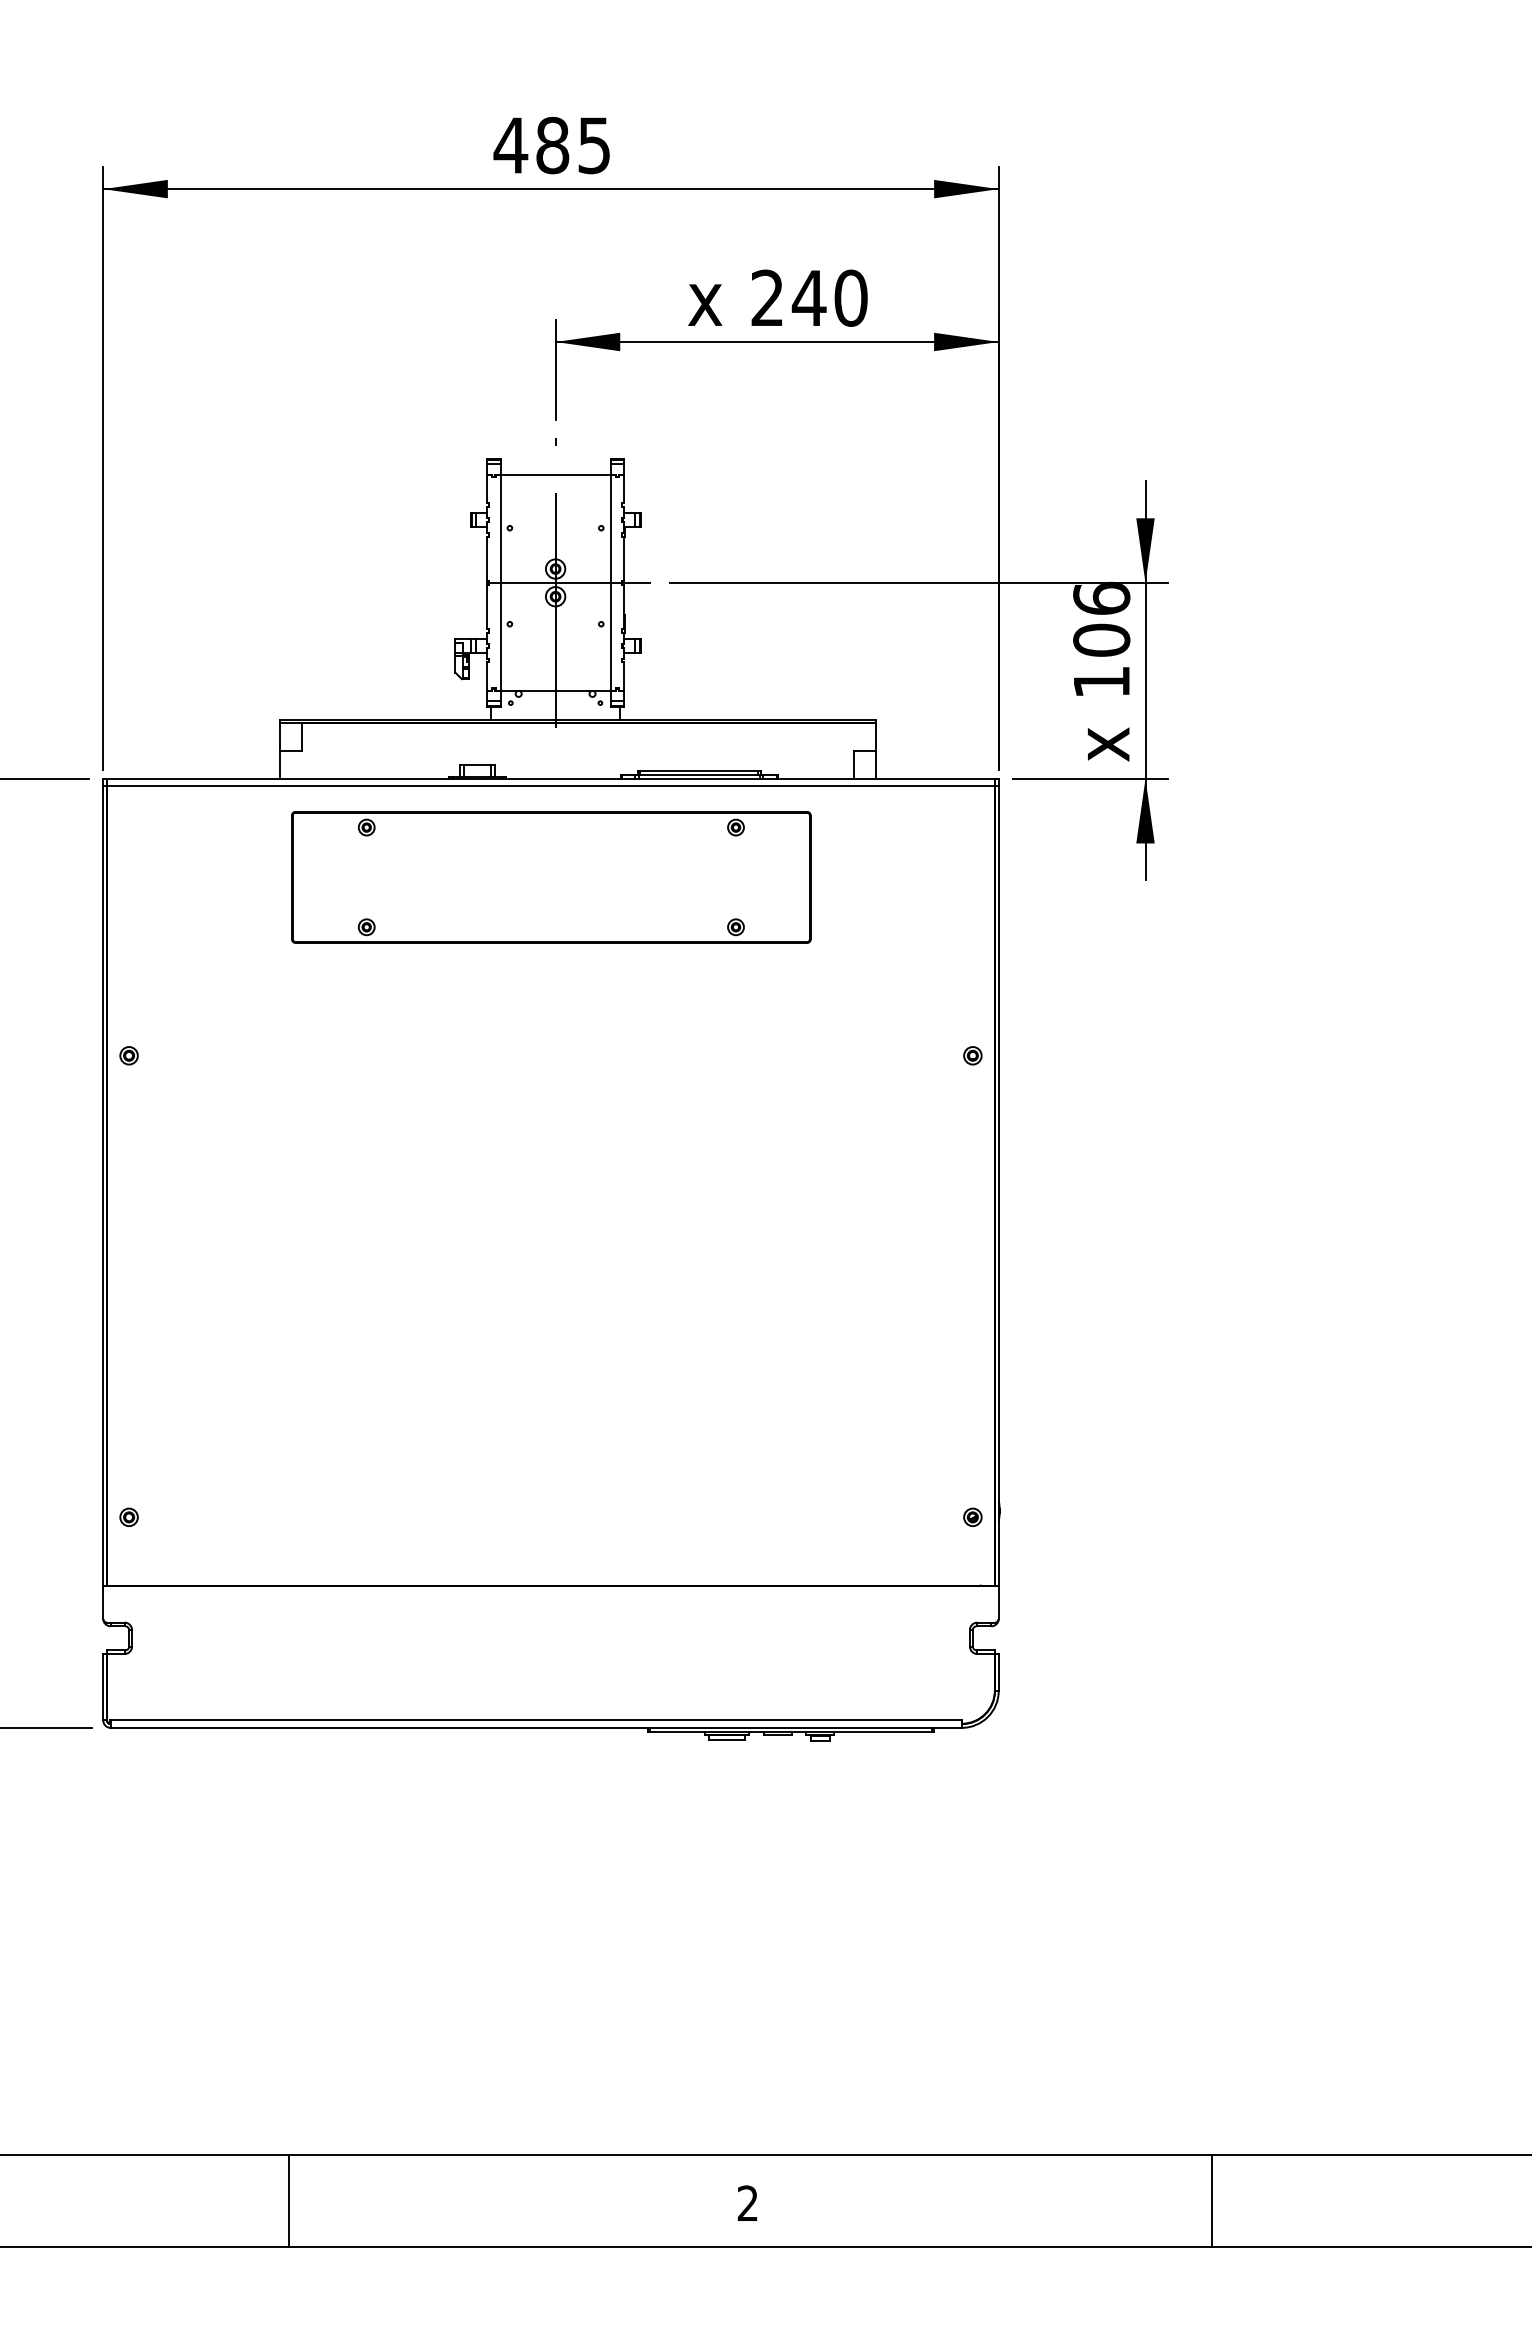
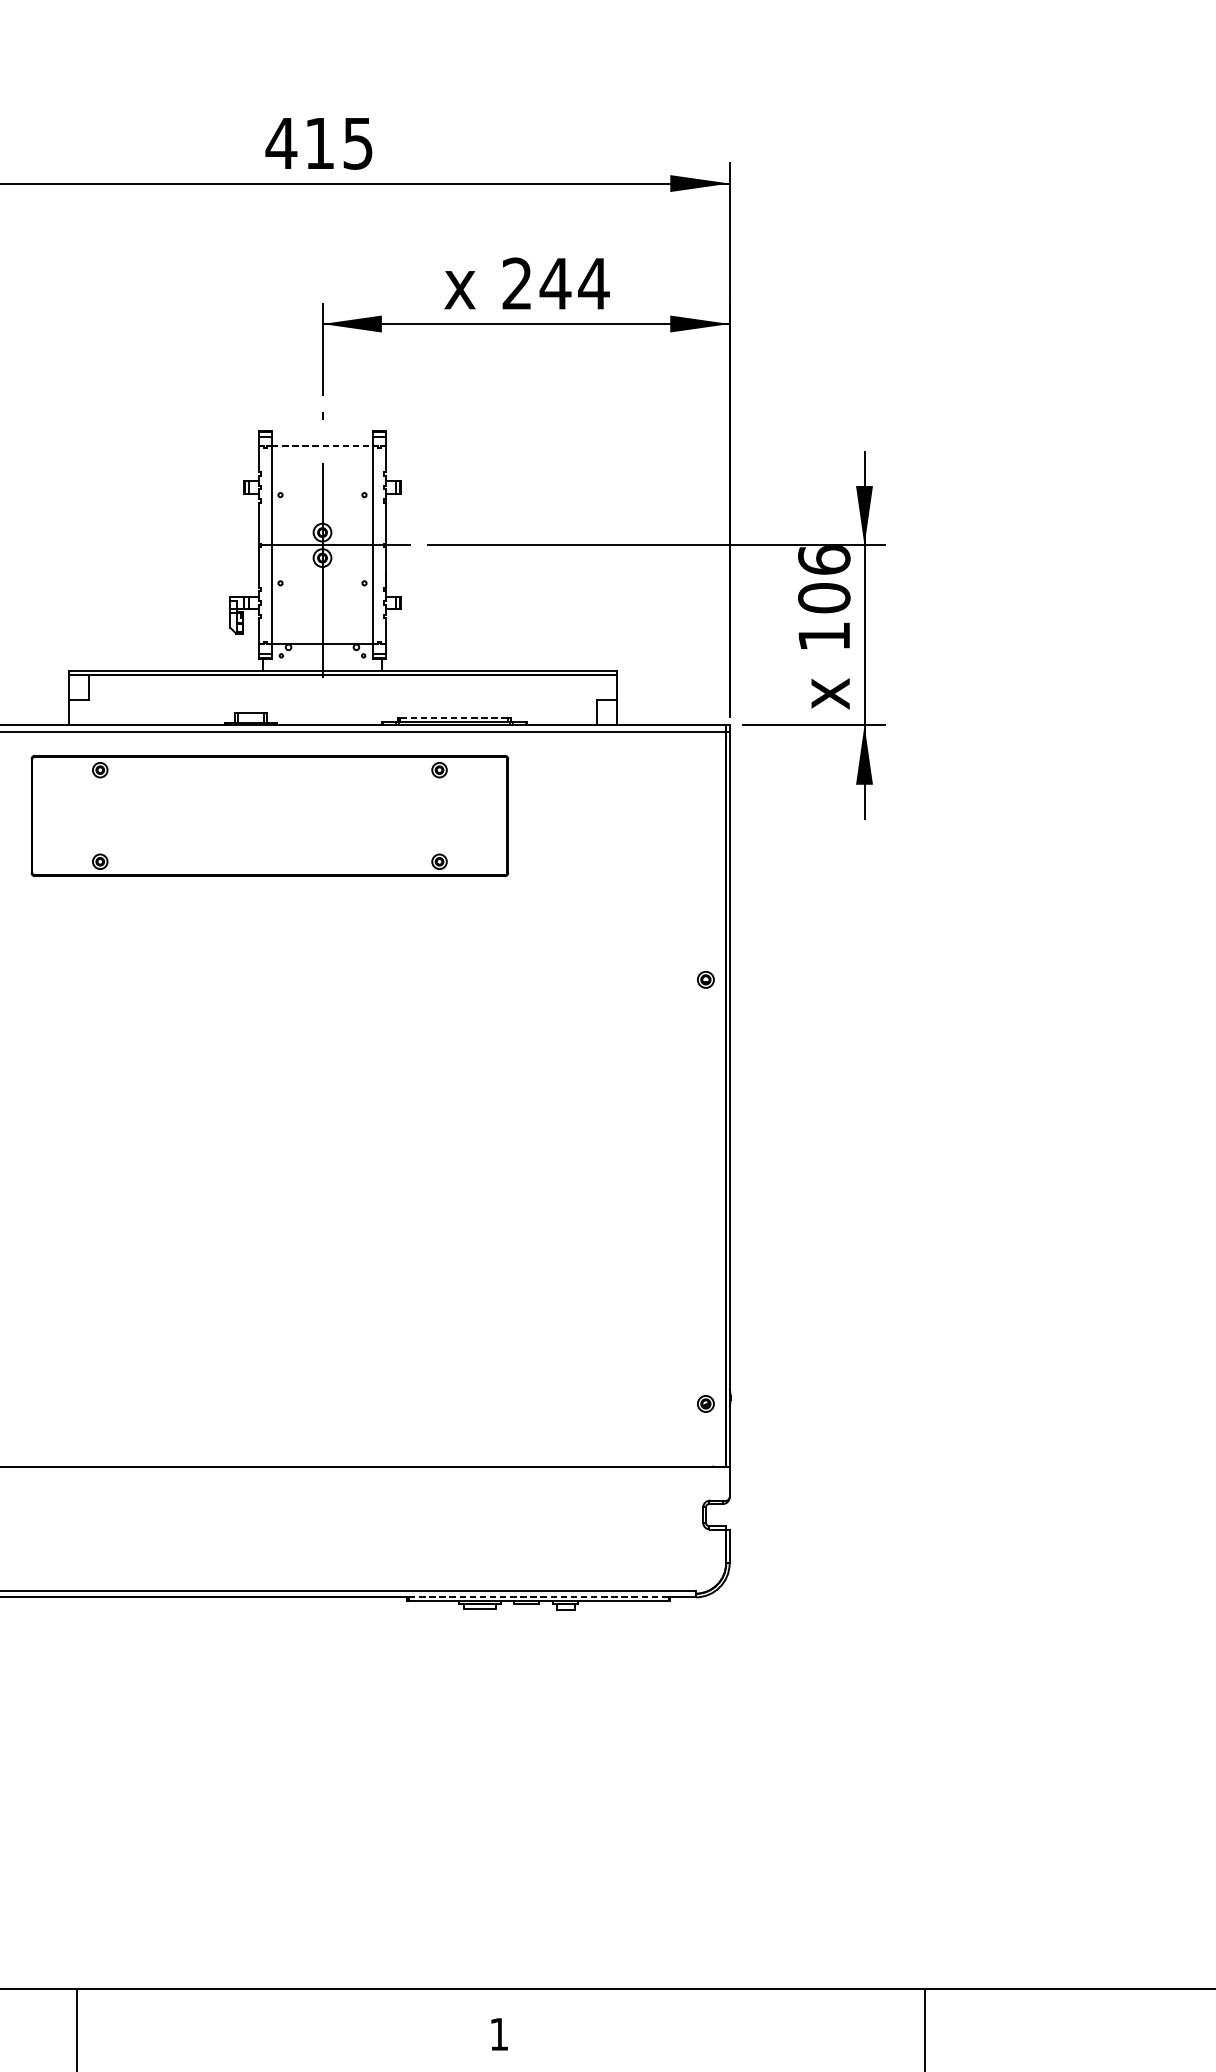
text: (552, 145) -> (319, 143), 485 -> 415
text: (850, 297) -> (593, 283), 240 -> 244
line: (555, 475) -> (322, 446), solid -> dashed
line: (699, 770) -> (454, 717), solid -> dashed
part: (551, 877) -> (270, 816), moved
line: (791, 1727) -> (539, 1597), solid -> dashed
text: (747, 2202) -> (498, 2033), 2 -> 1

